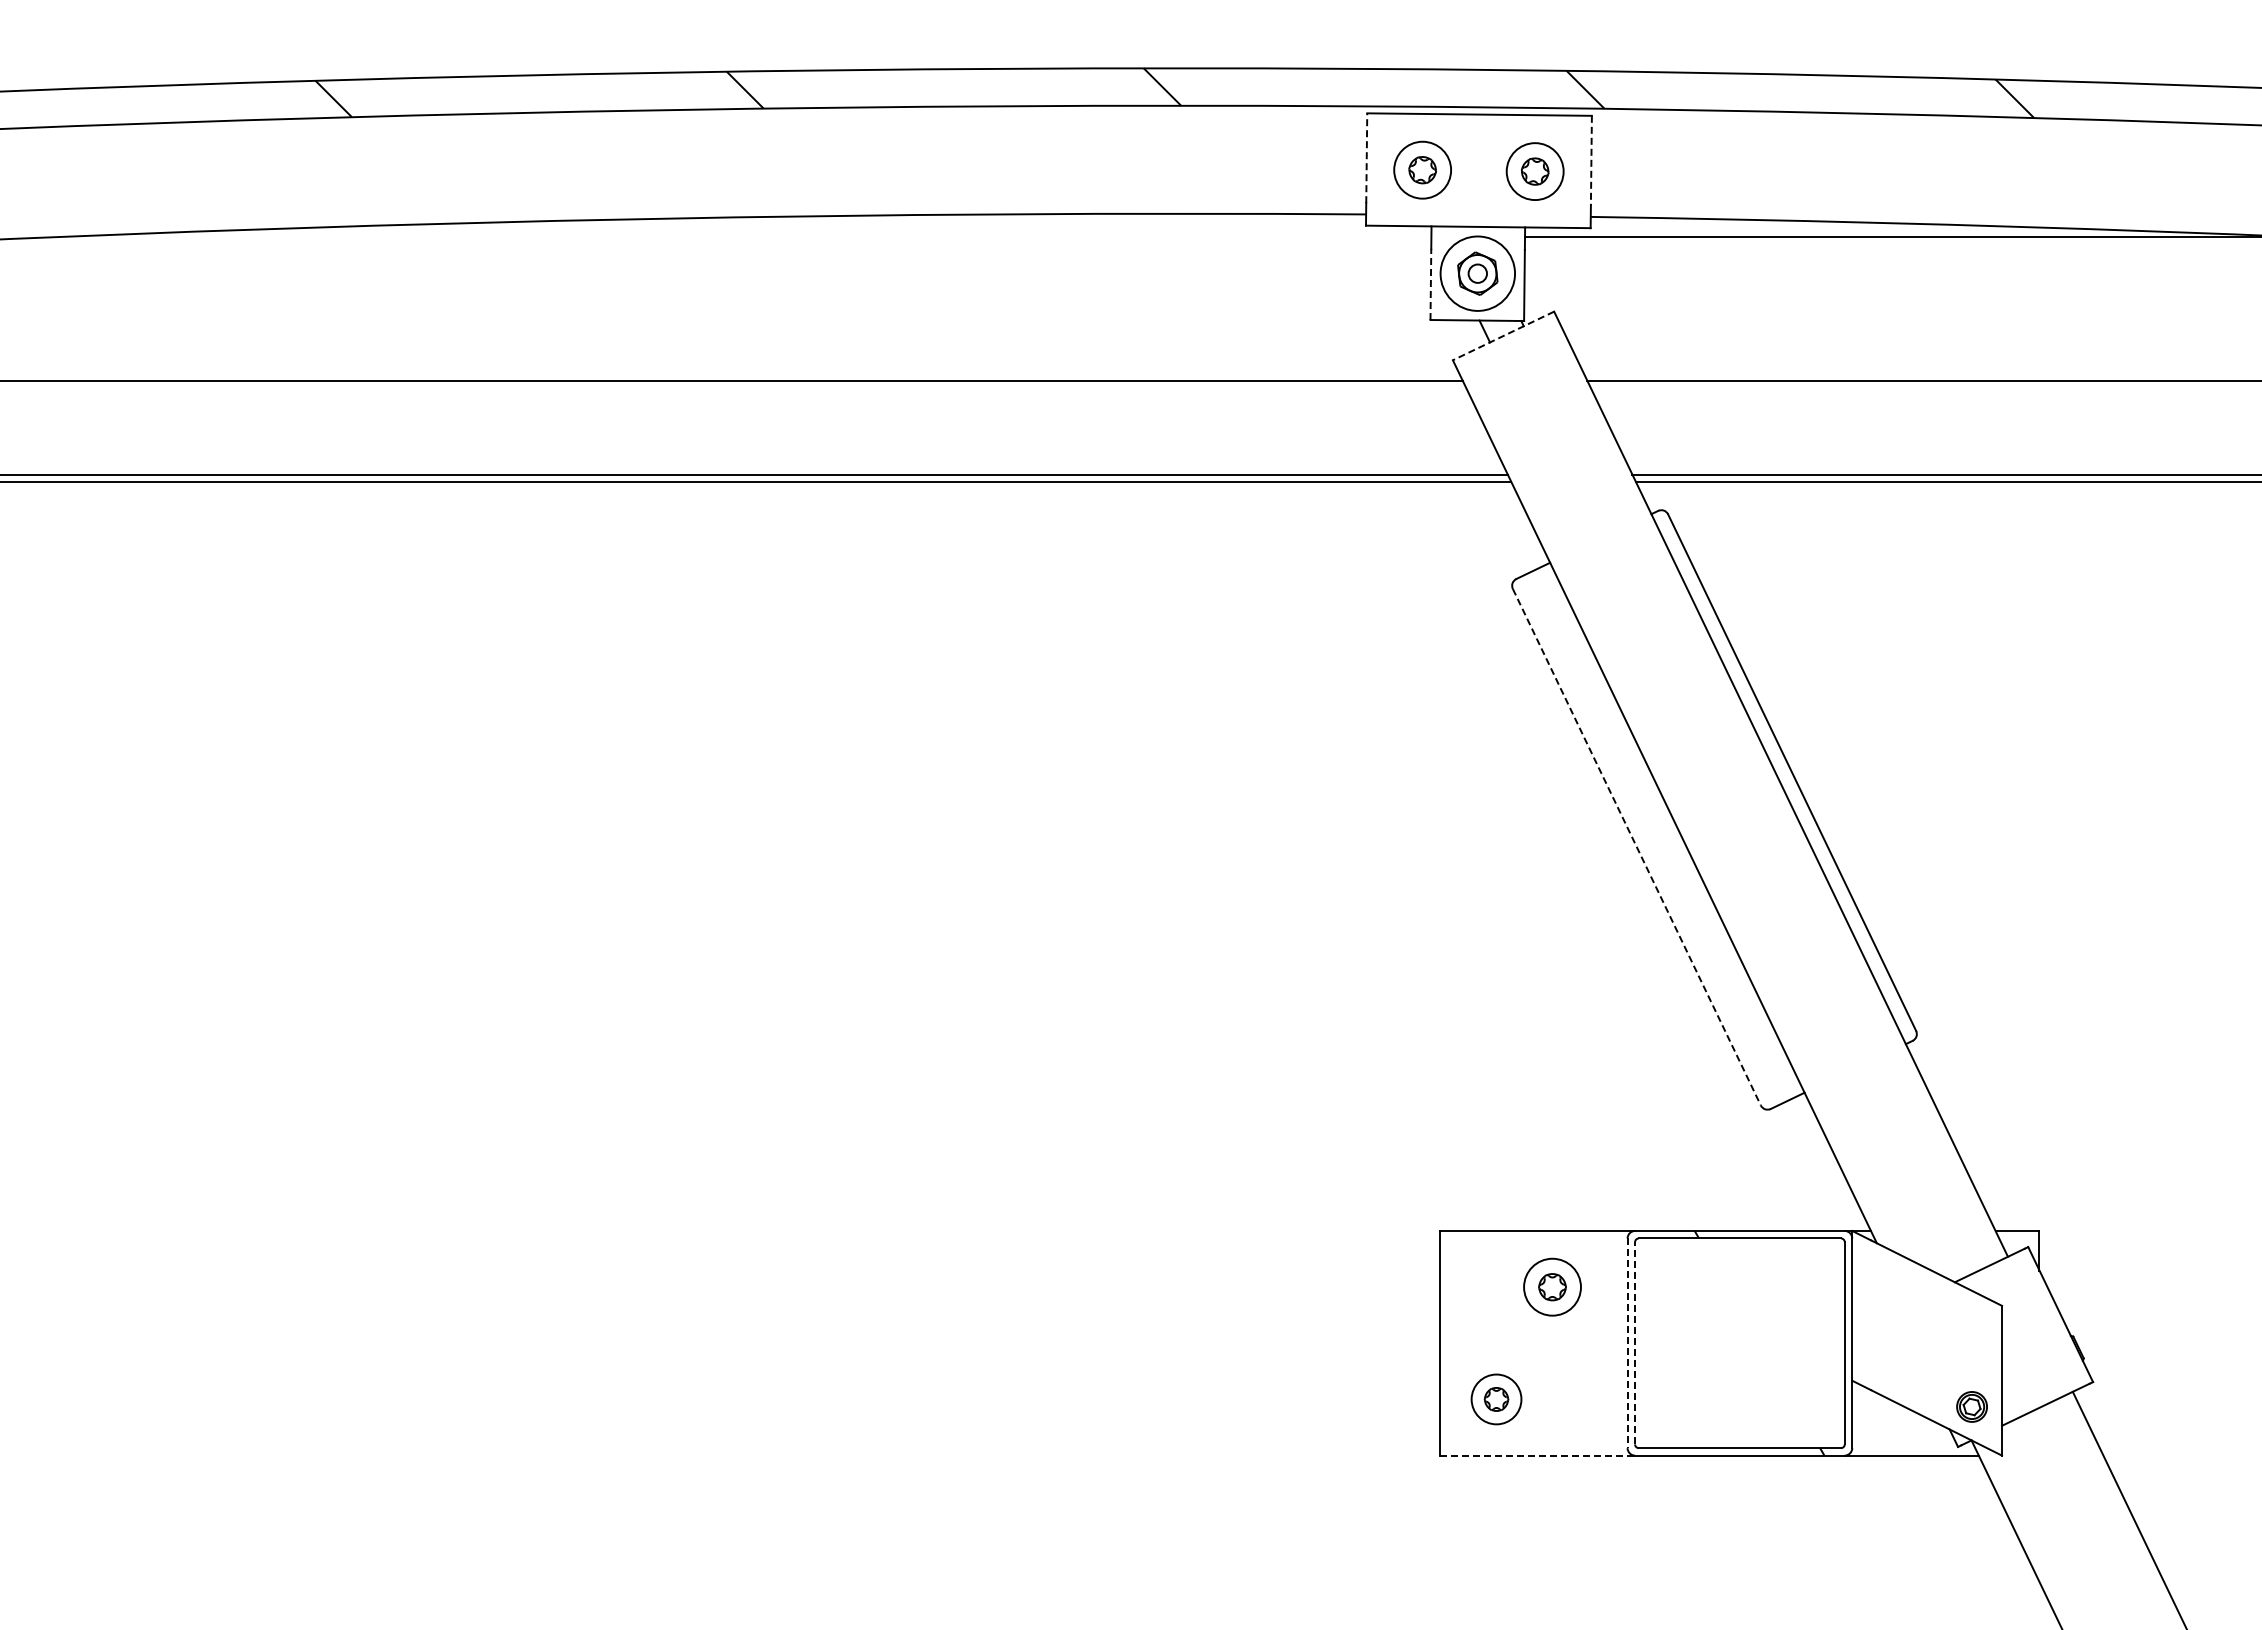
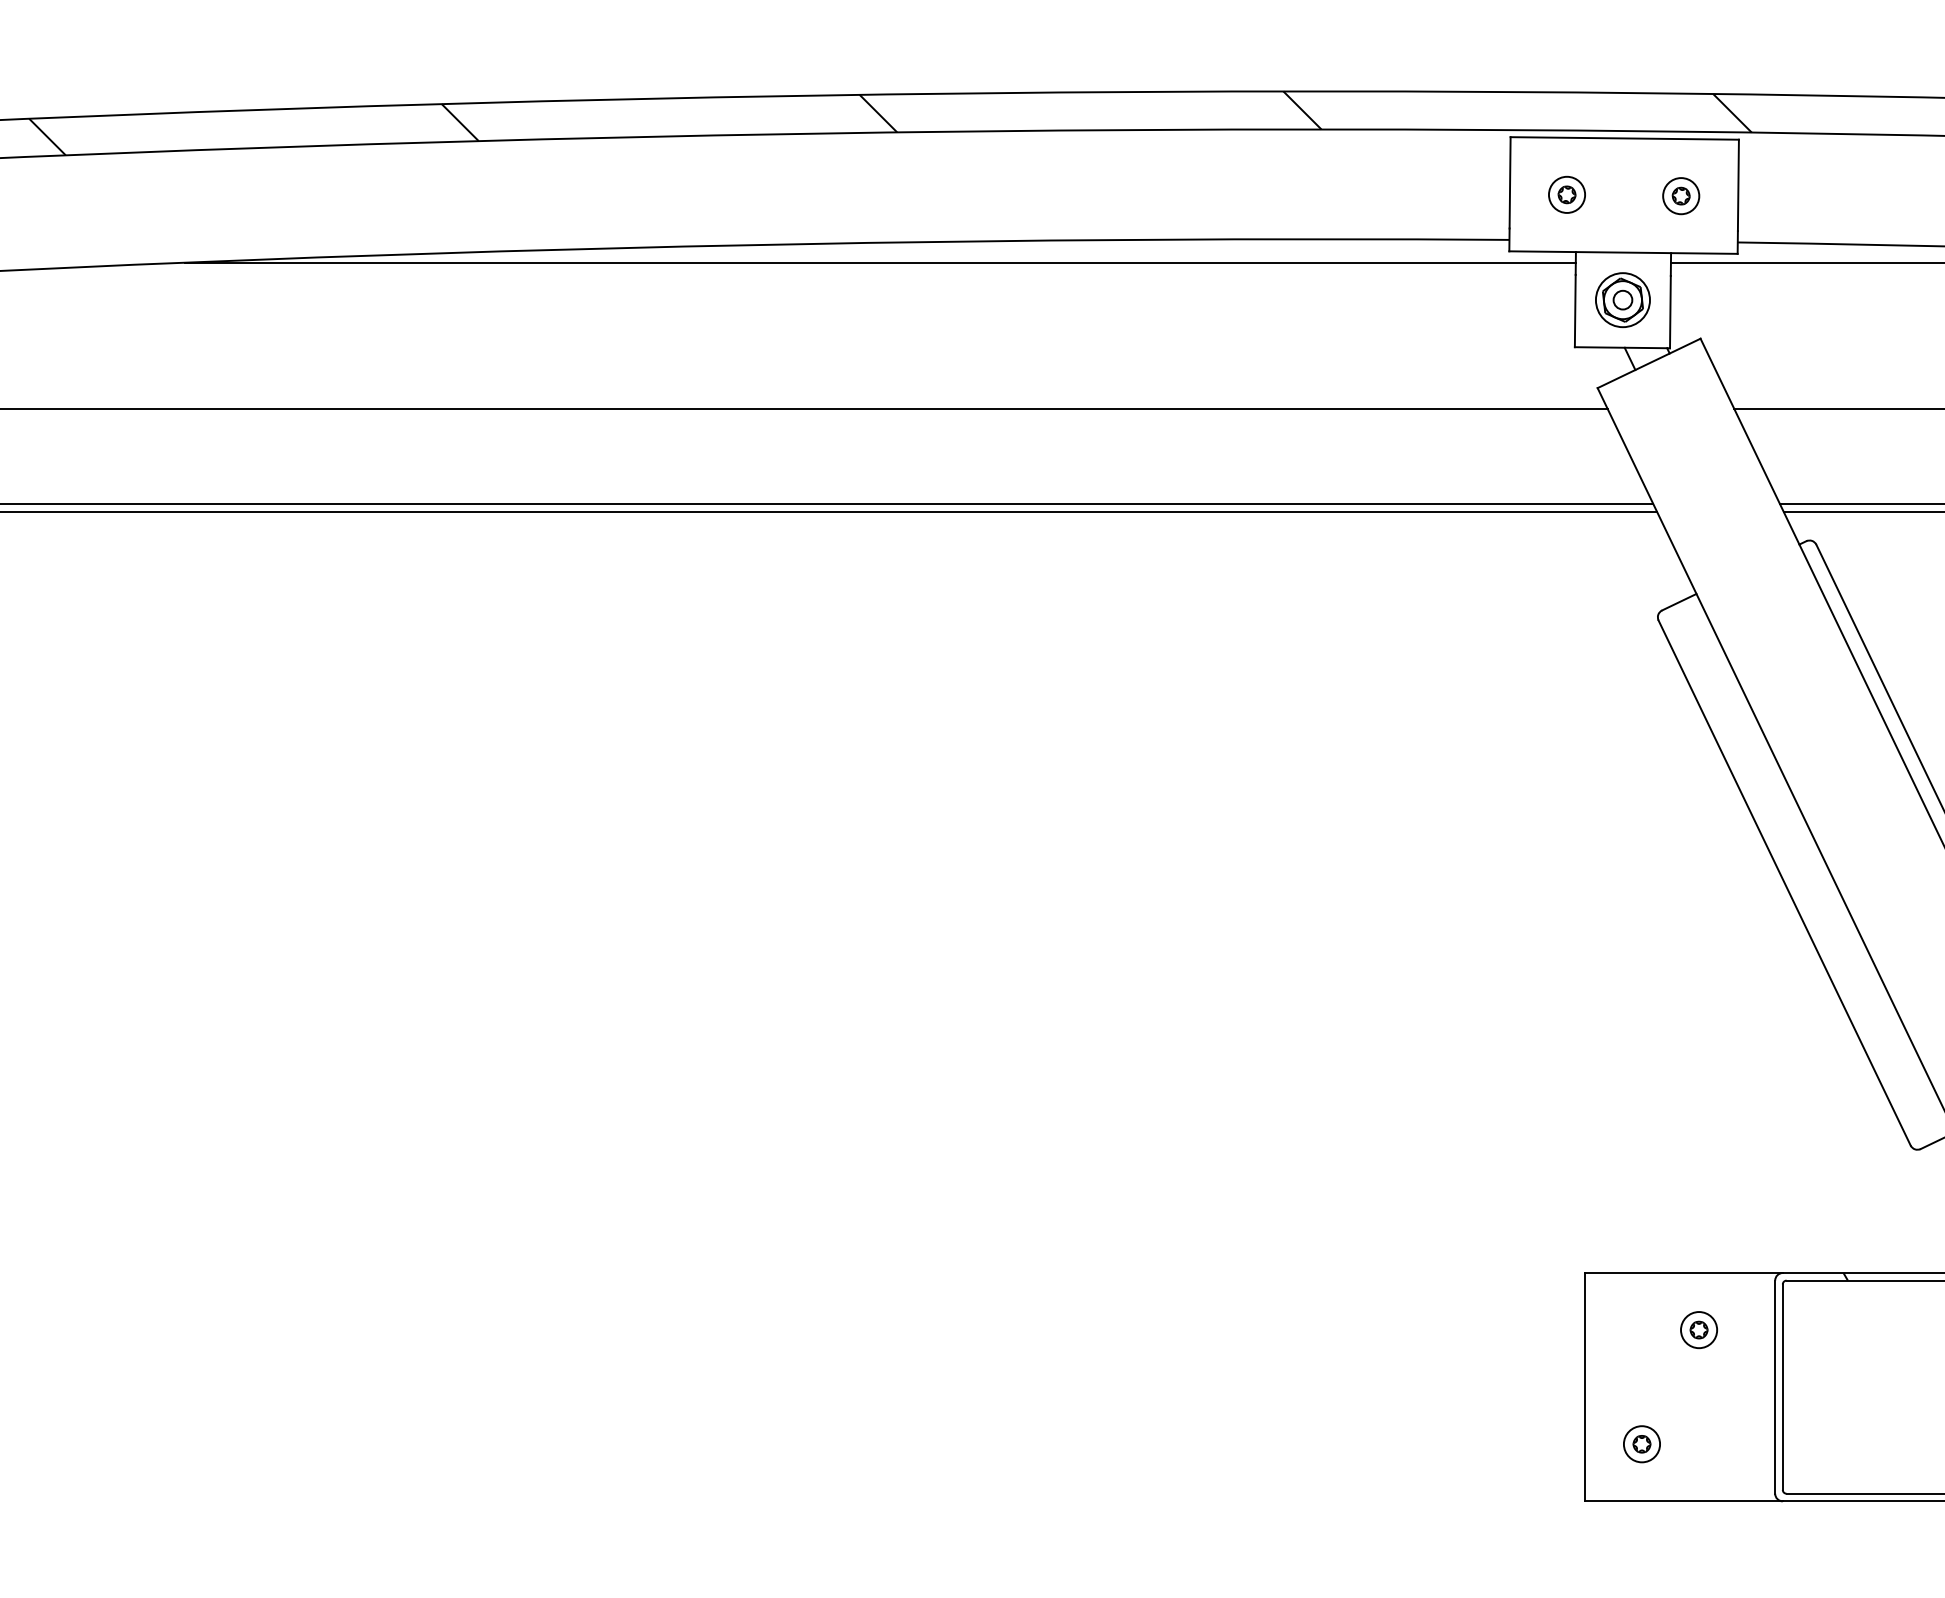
line: (1366, 158) -> (1509, 183), dashed -> solid
line: (1591, 160) -> (1738, 185), dashed -> solid
part: (1422, 169) -> (1566, 194), size x0.62
part: (1534, 170) -> (1680, 195), size x0.62
line: (746, 236) -> (879, 262), added
circle: (1477, 273) -> (1622, 299), size x0.71
line: (1430, 284) -> (1574, 311), dashed -> solid
line: (1503, 336) -> (1649, 363), dashed -> solid
line: (1637, 847) -> (1785, 883), dashed -> solid
part: (1552, 1286) -> (1698, 1329), size x0.62
line: (1635, 1342) -> (1783, 1386), dashed -> solid
line: (1627, 1343) -> (1775, 1387), dashed -> solid
part: (1496, 1399) -> (1641, 1444), size x0.71
line: (1538, 1455) -> (1684, 1501), dashed -> solid

